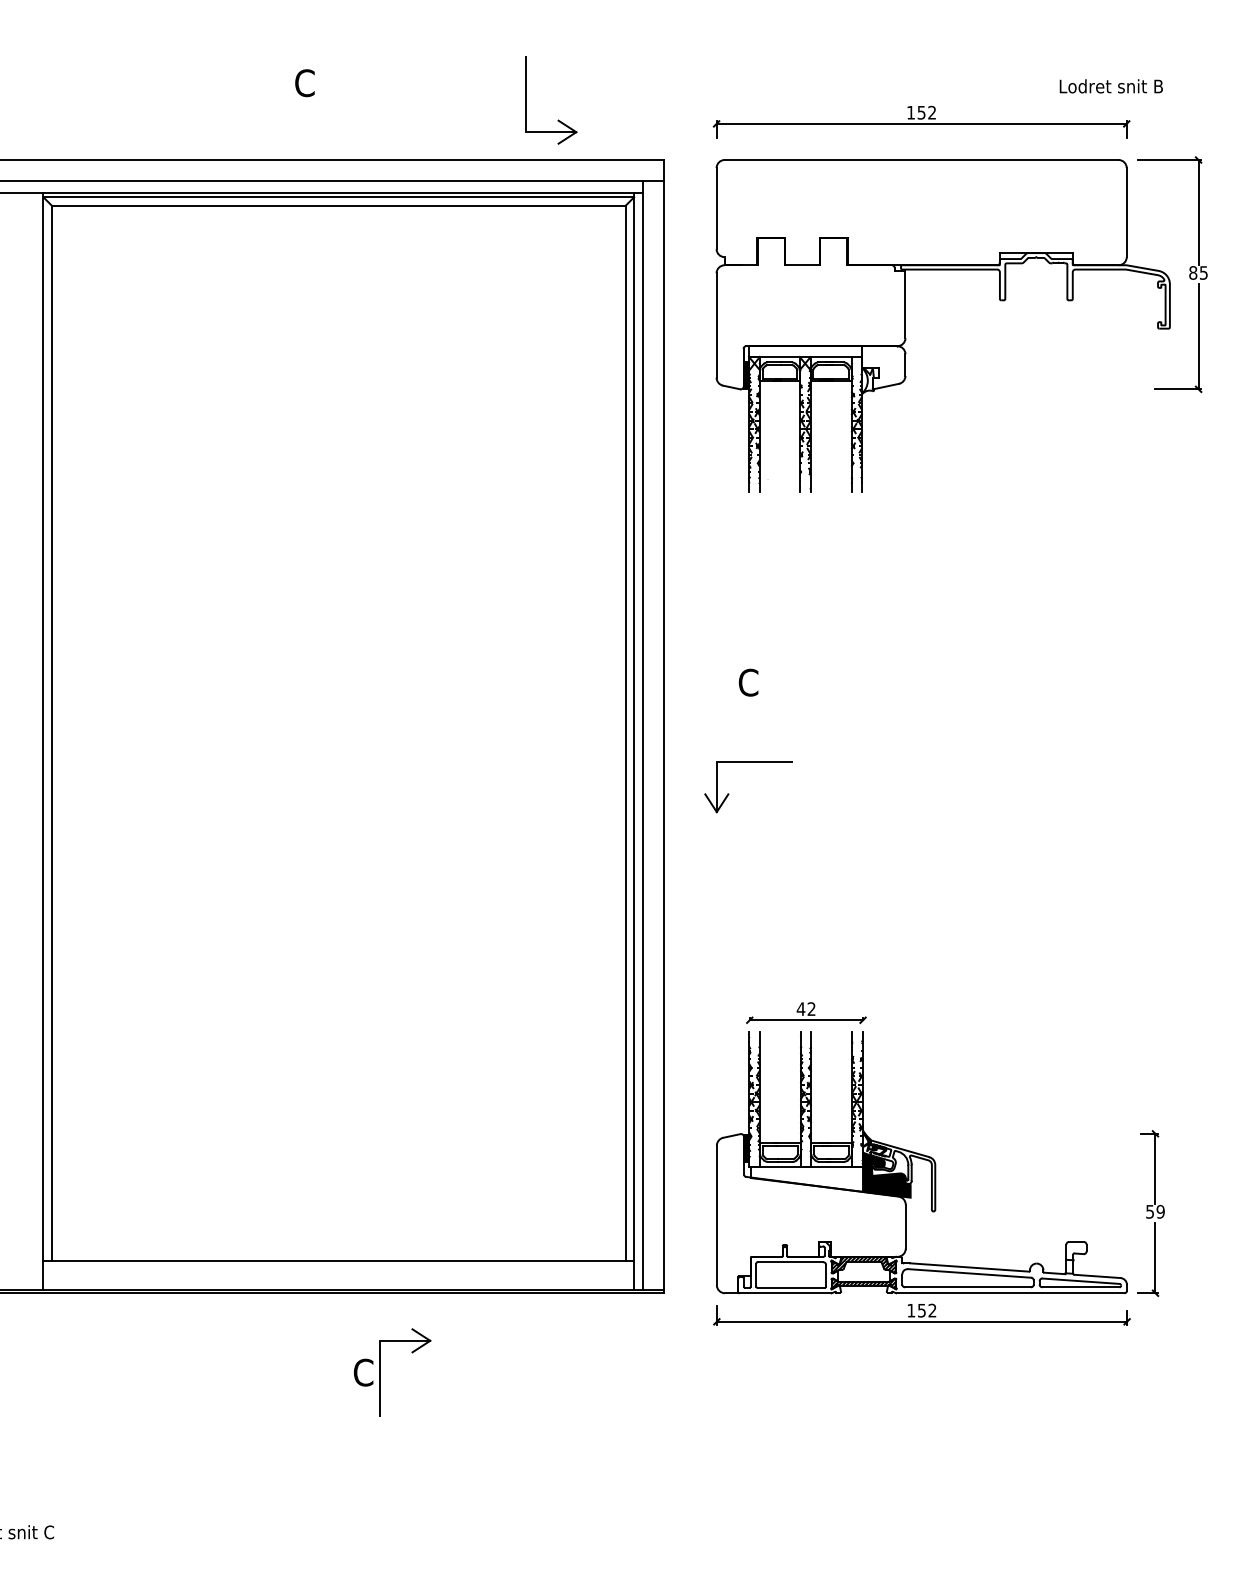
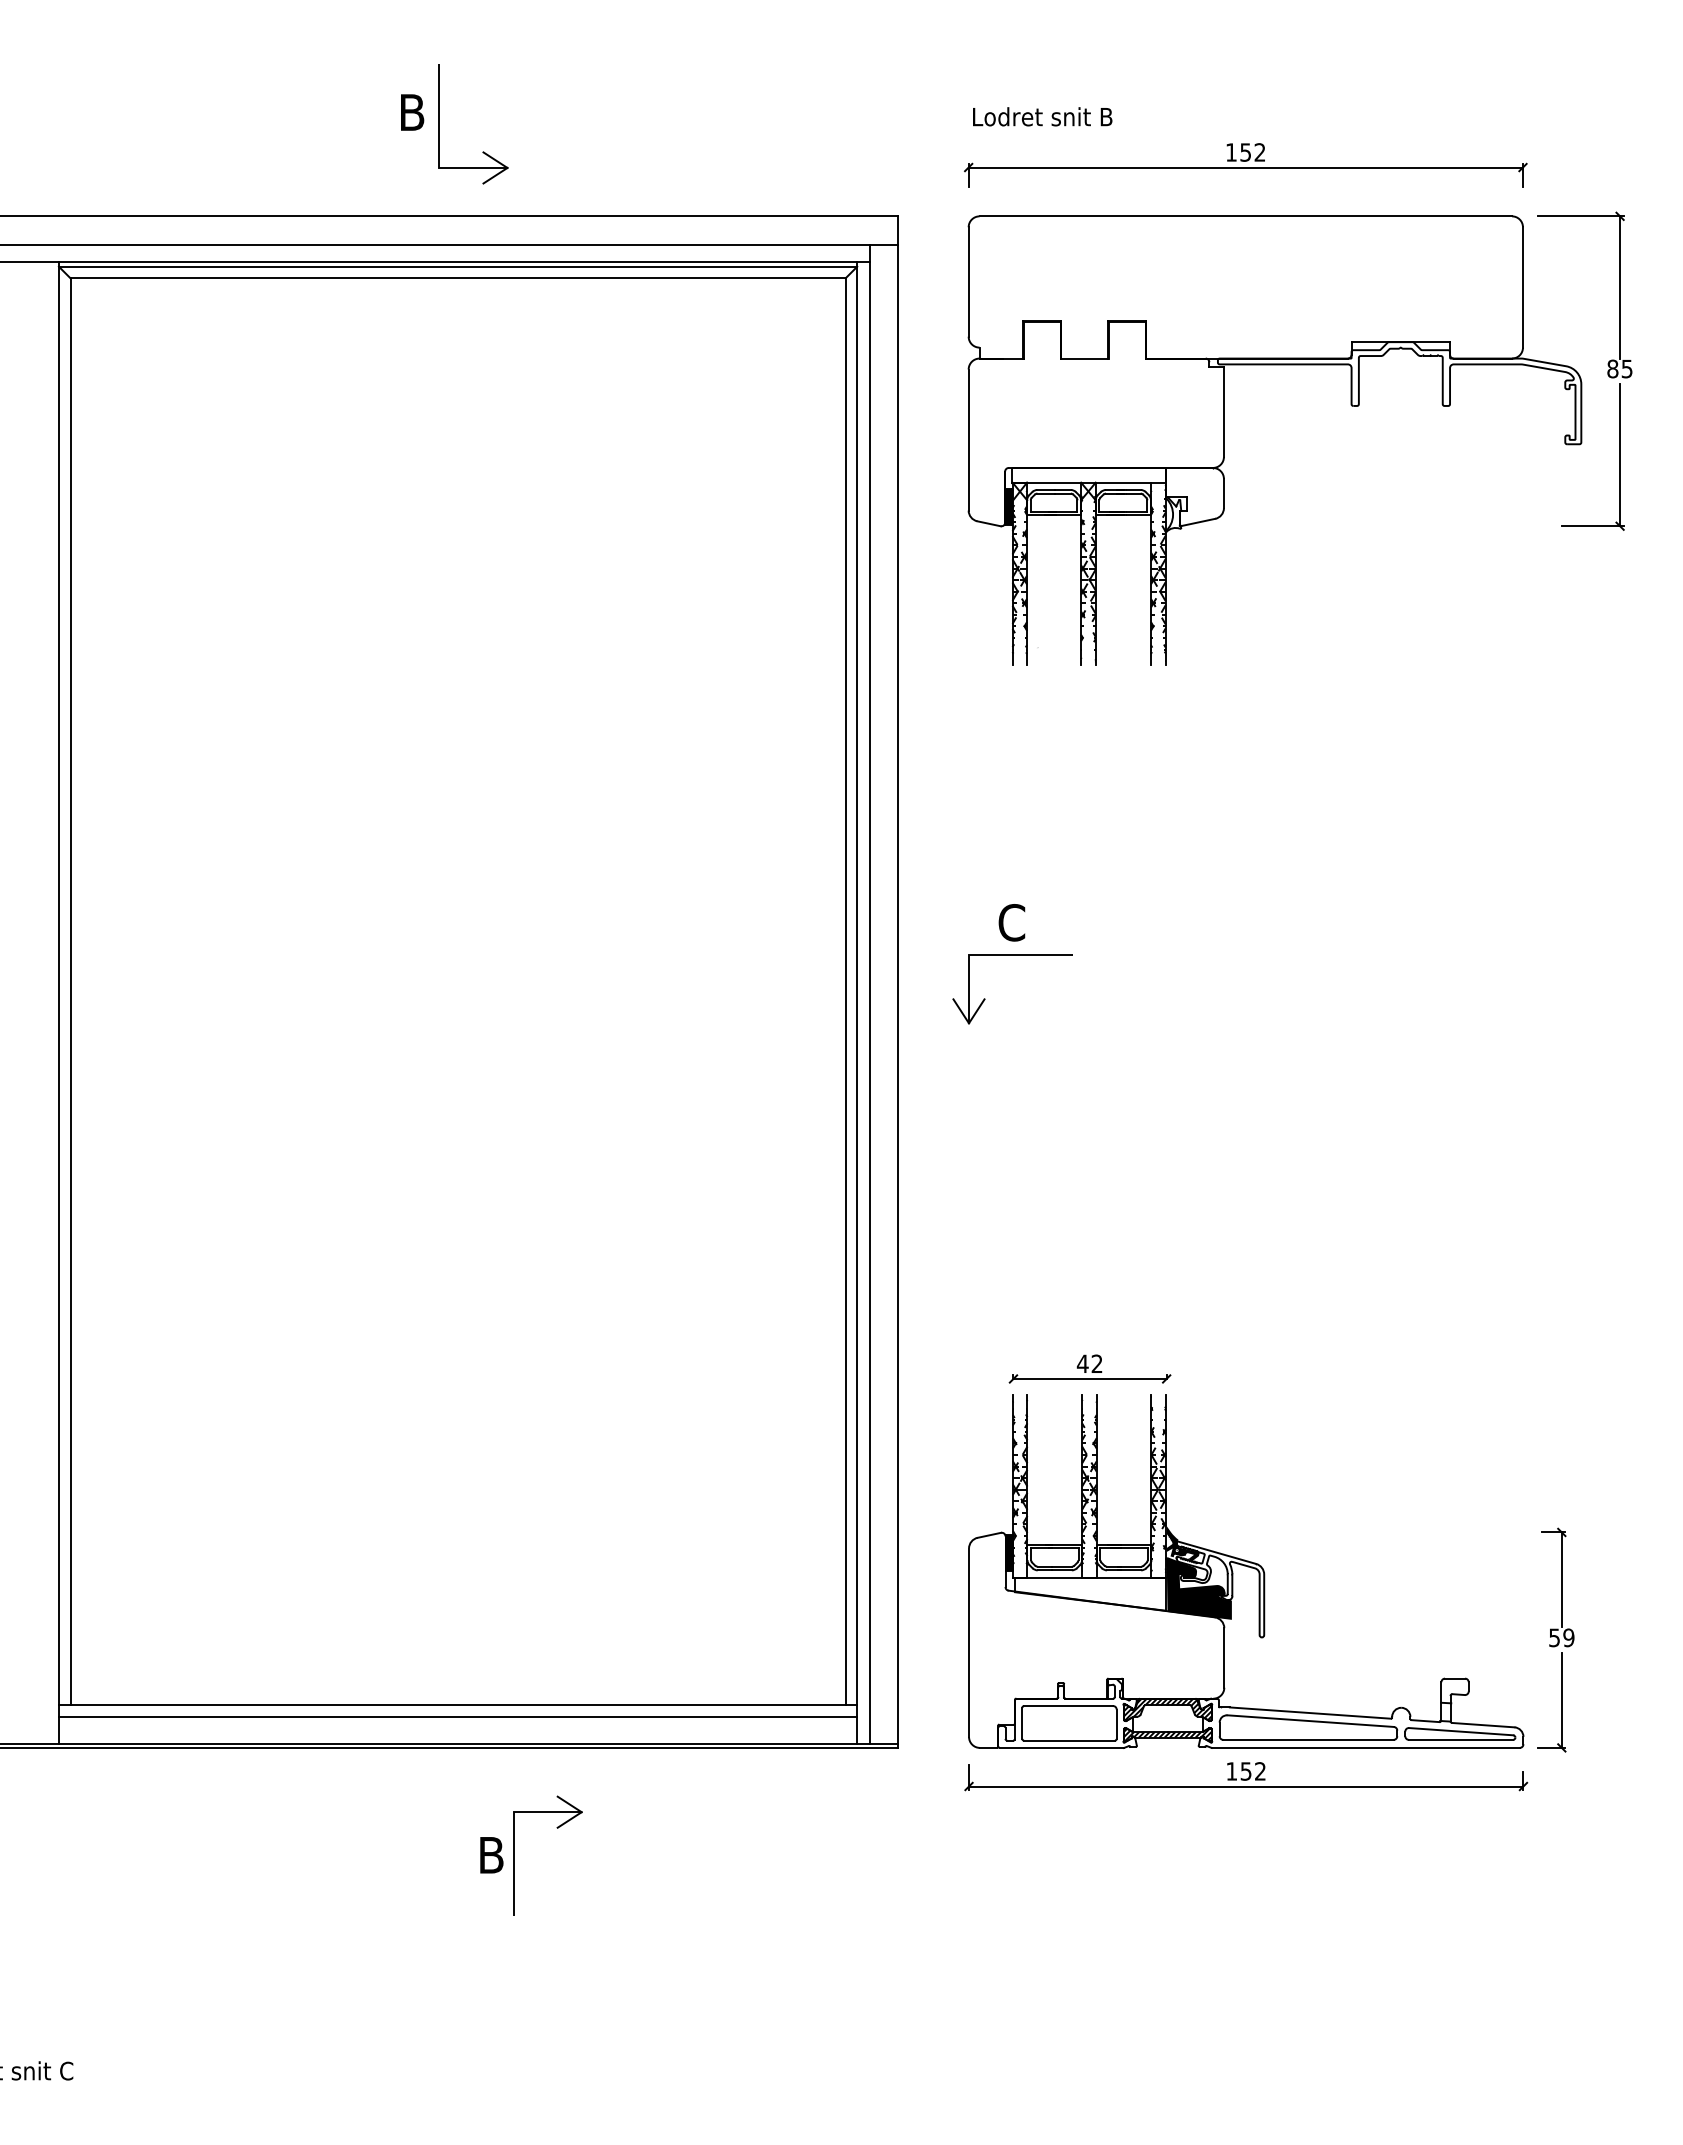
text: (304, 83) -> (411, 112), C -> B
text: (1110, 86) -> (1041, 116), moved
part: (558, 119) -> (483, 150), moved
part: (729, 794) -> (986, 999), moved
line: (338, 1270) -> (457, 1717), added
text: (363, 1372) -> (491, 1855), C -> B

